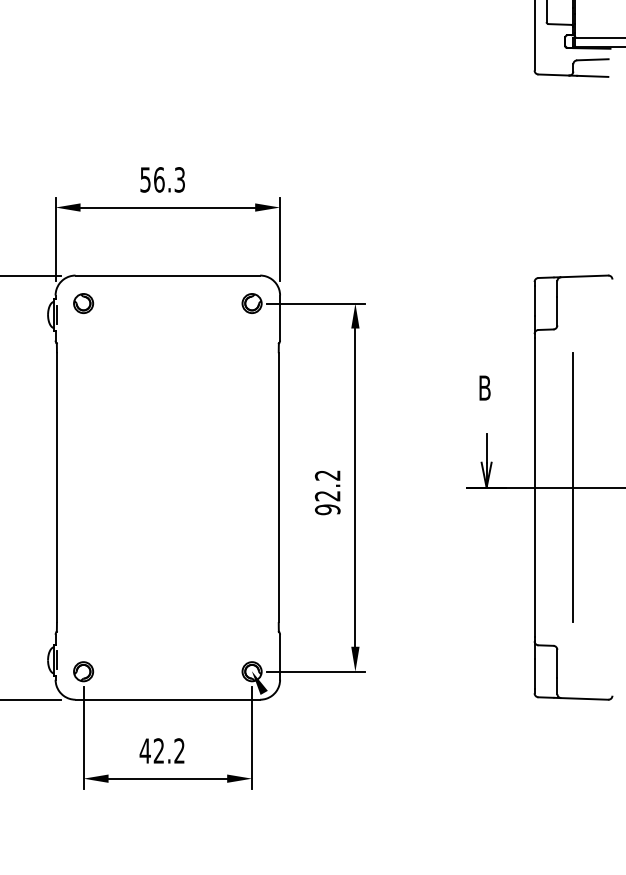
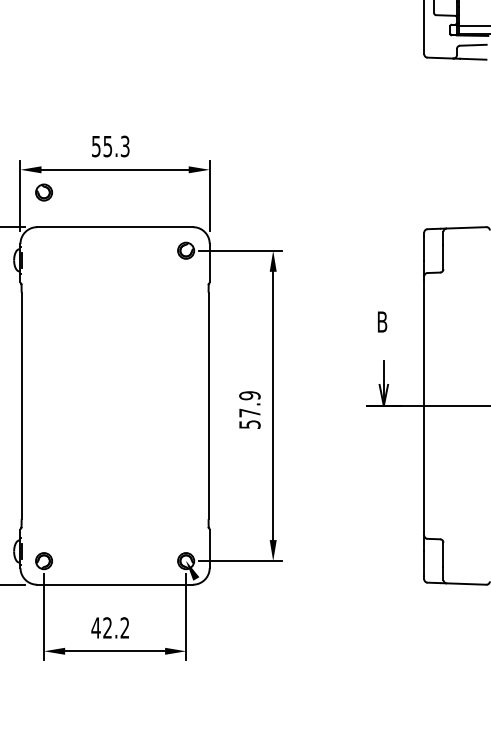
text: (159, 179) -> (108, 146), 56.3 -> 55.3
part: (83, 303) -> (43, 192), moved
line: (573, 487) -> (457, 405), removed
text: (327, 492) -> (249, 410), 92.2 -> 57.9

